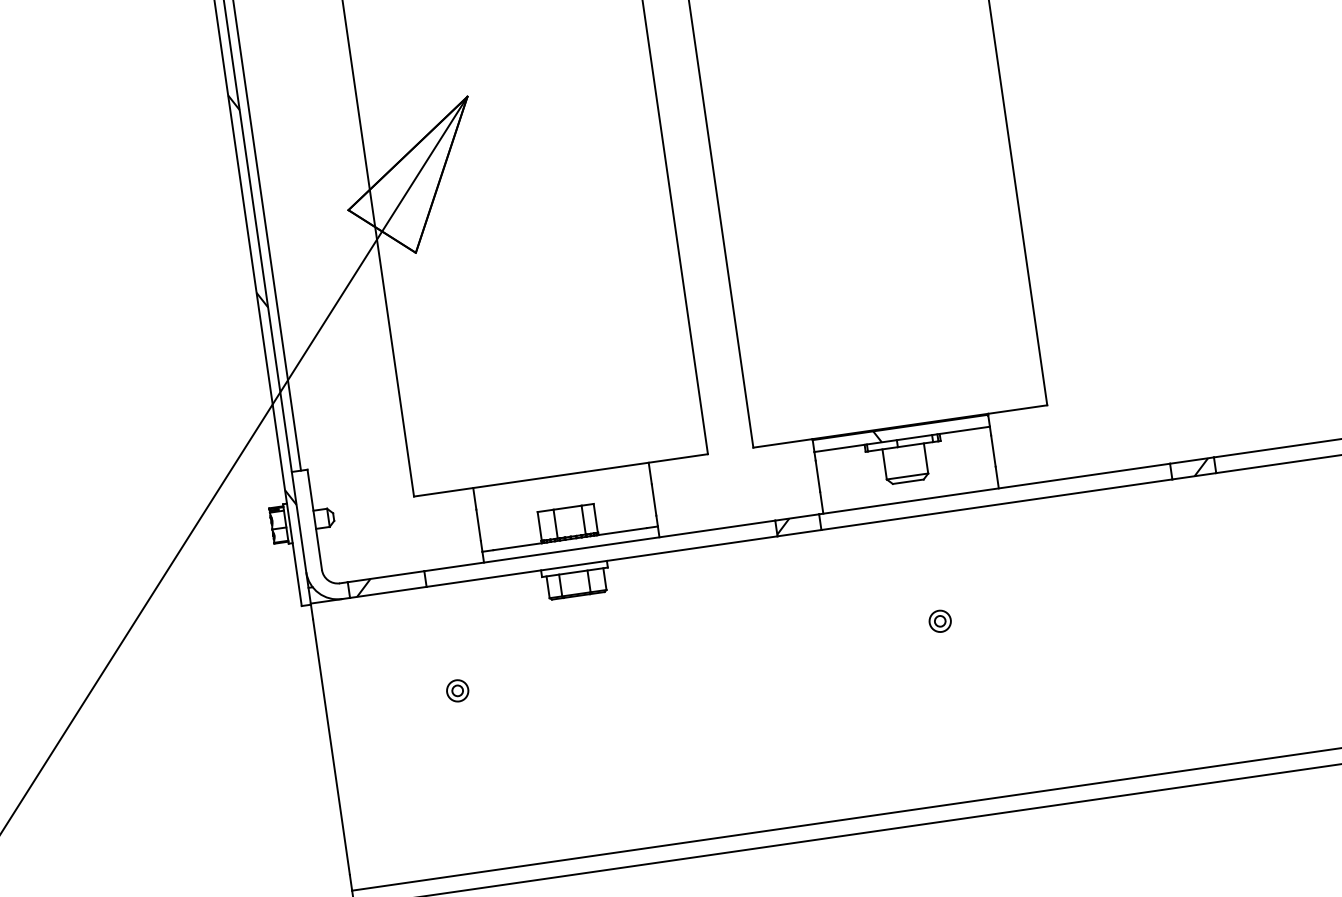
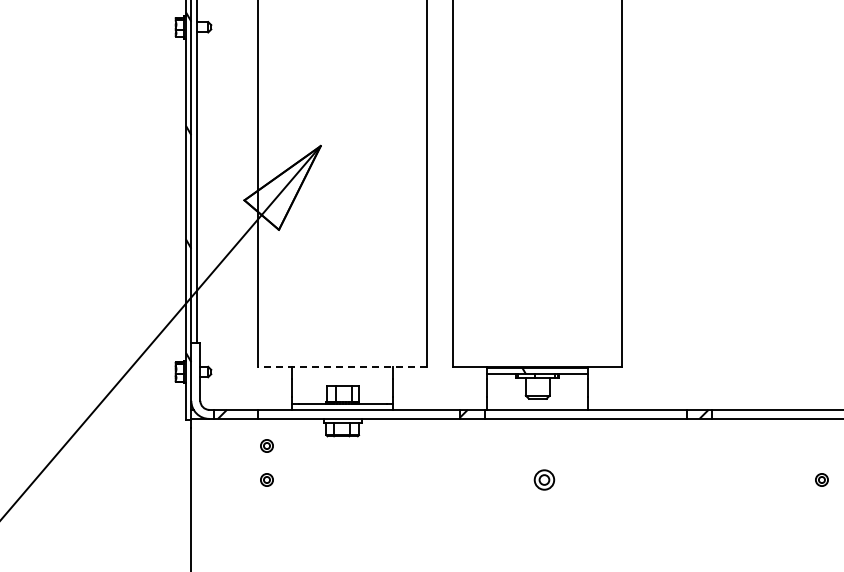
line: (560, 476) -> (342, 367), solid -> dashed
part: (940, 620) -> (544, 479), size x1.6
part: (448, 630) -> (266, 445), added

